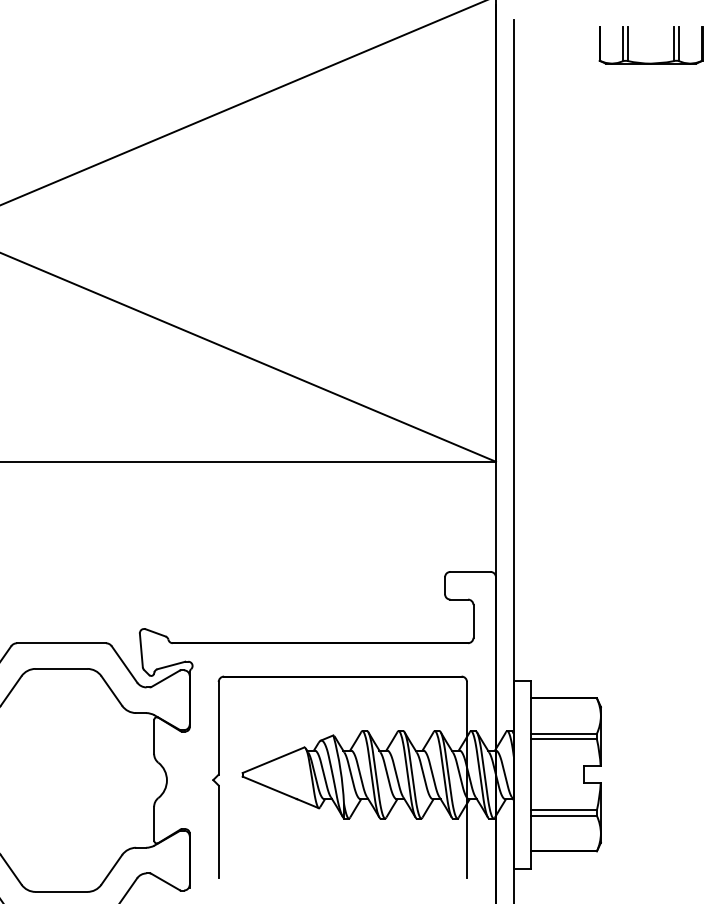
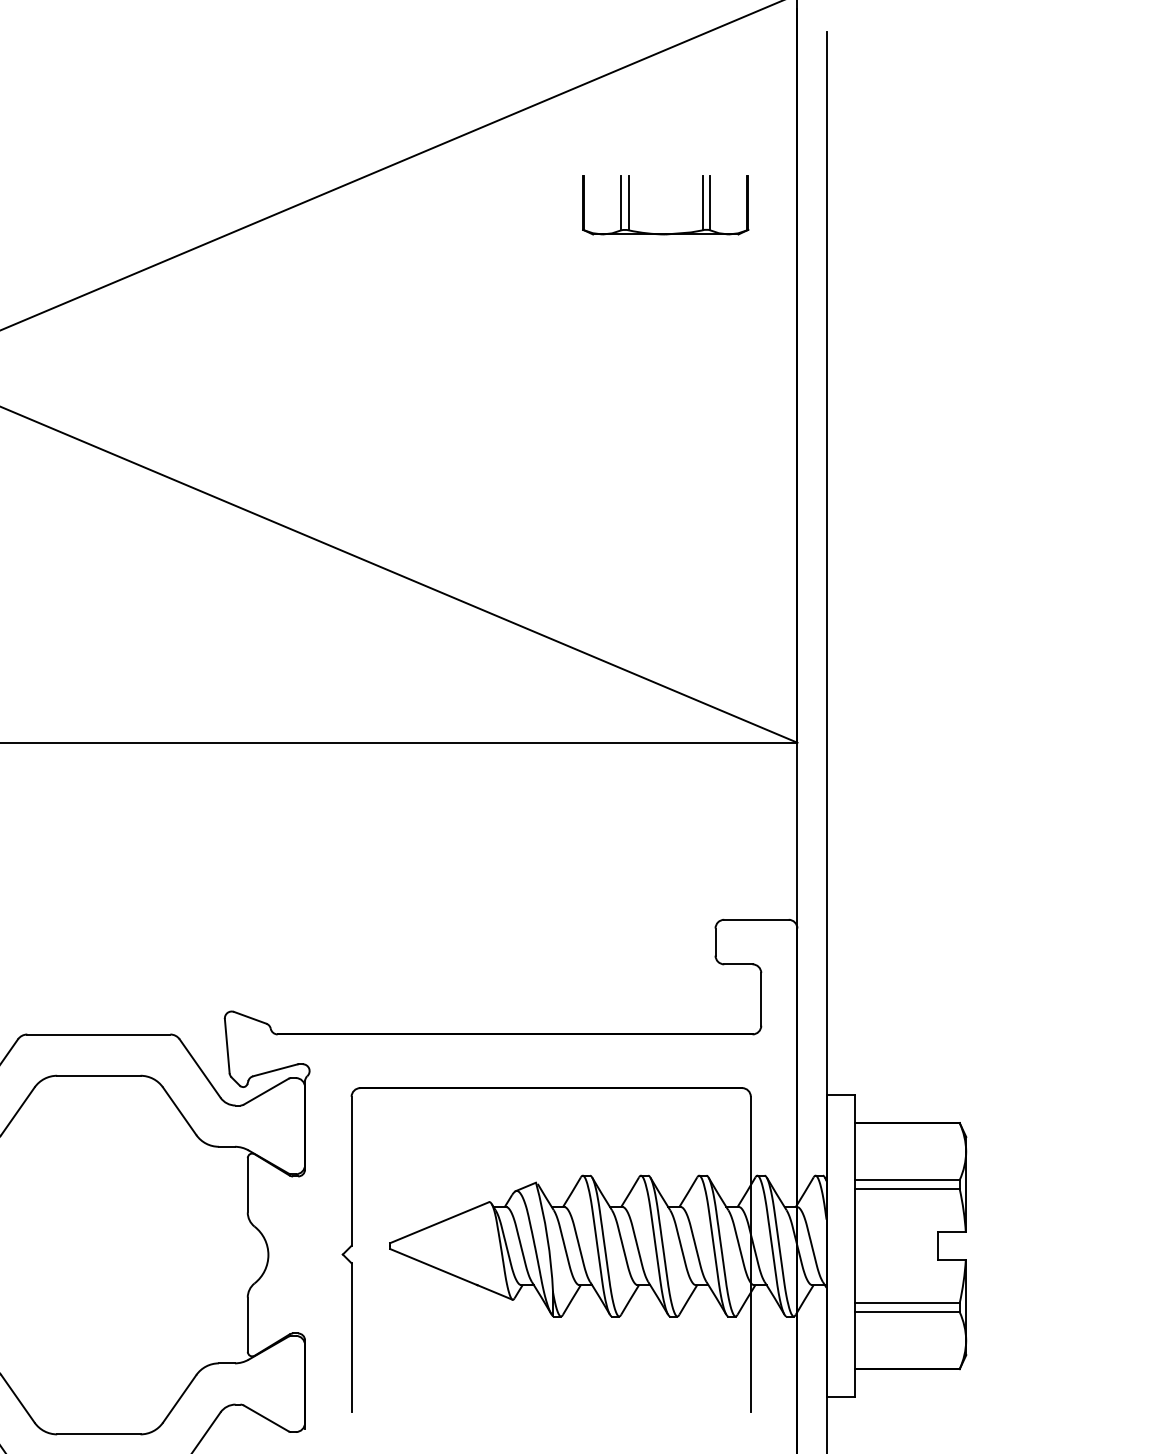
part: (650, 62) -> (664, 232), moved

